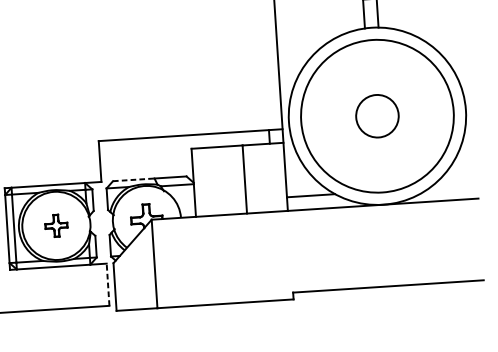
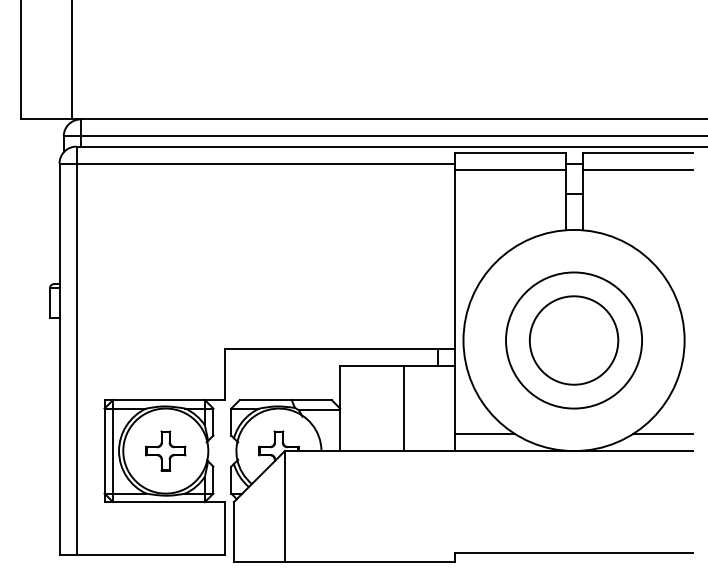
circle: (377, 116) -> (573, 340), size x1.67
circle: (377, 116) -> (574, 340), size x0.71
line: (133, 180) -> (265, 400), dashed -> solid
line: (453, 186) -> (662, 434), added
part: (56, 225) -> (165, 450), size x1.43
line: (108, 283) -> (225, 527), dashed -> solid

